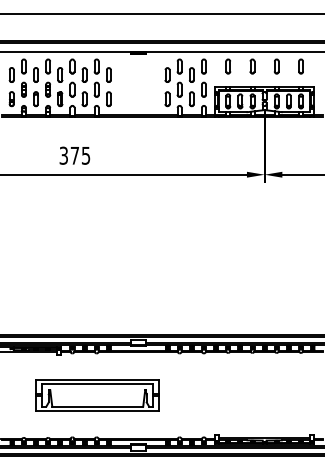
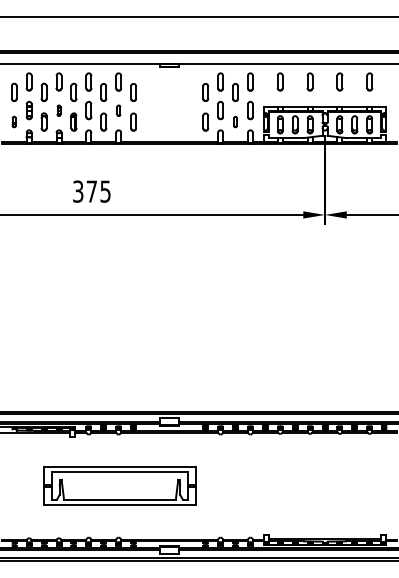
part: (47, 89) -> (58, 110), size x0.6
part: (96, 89) -> (118, 110), size x0.6
part: (11, 98) -> (13, 121), size x0.6
part: (191, 98) -> (235, 121), size x0.6

